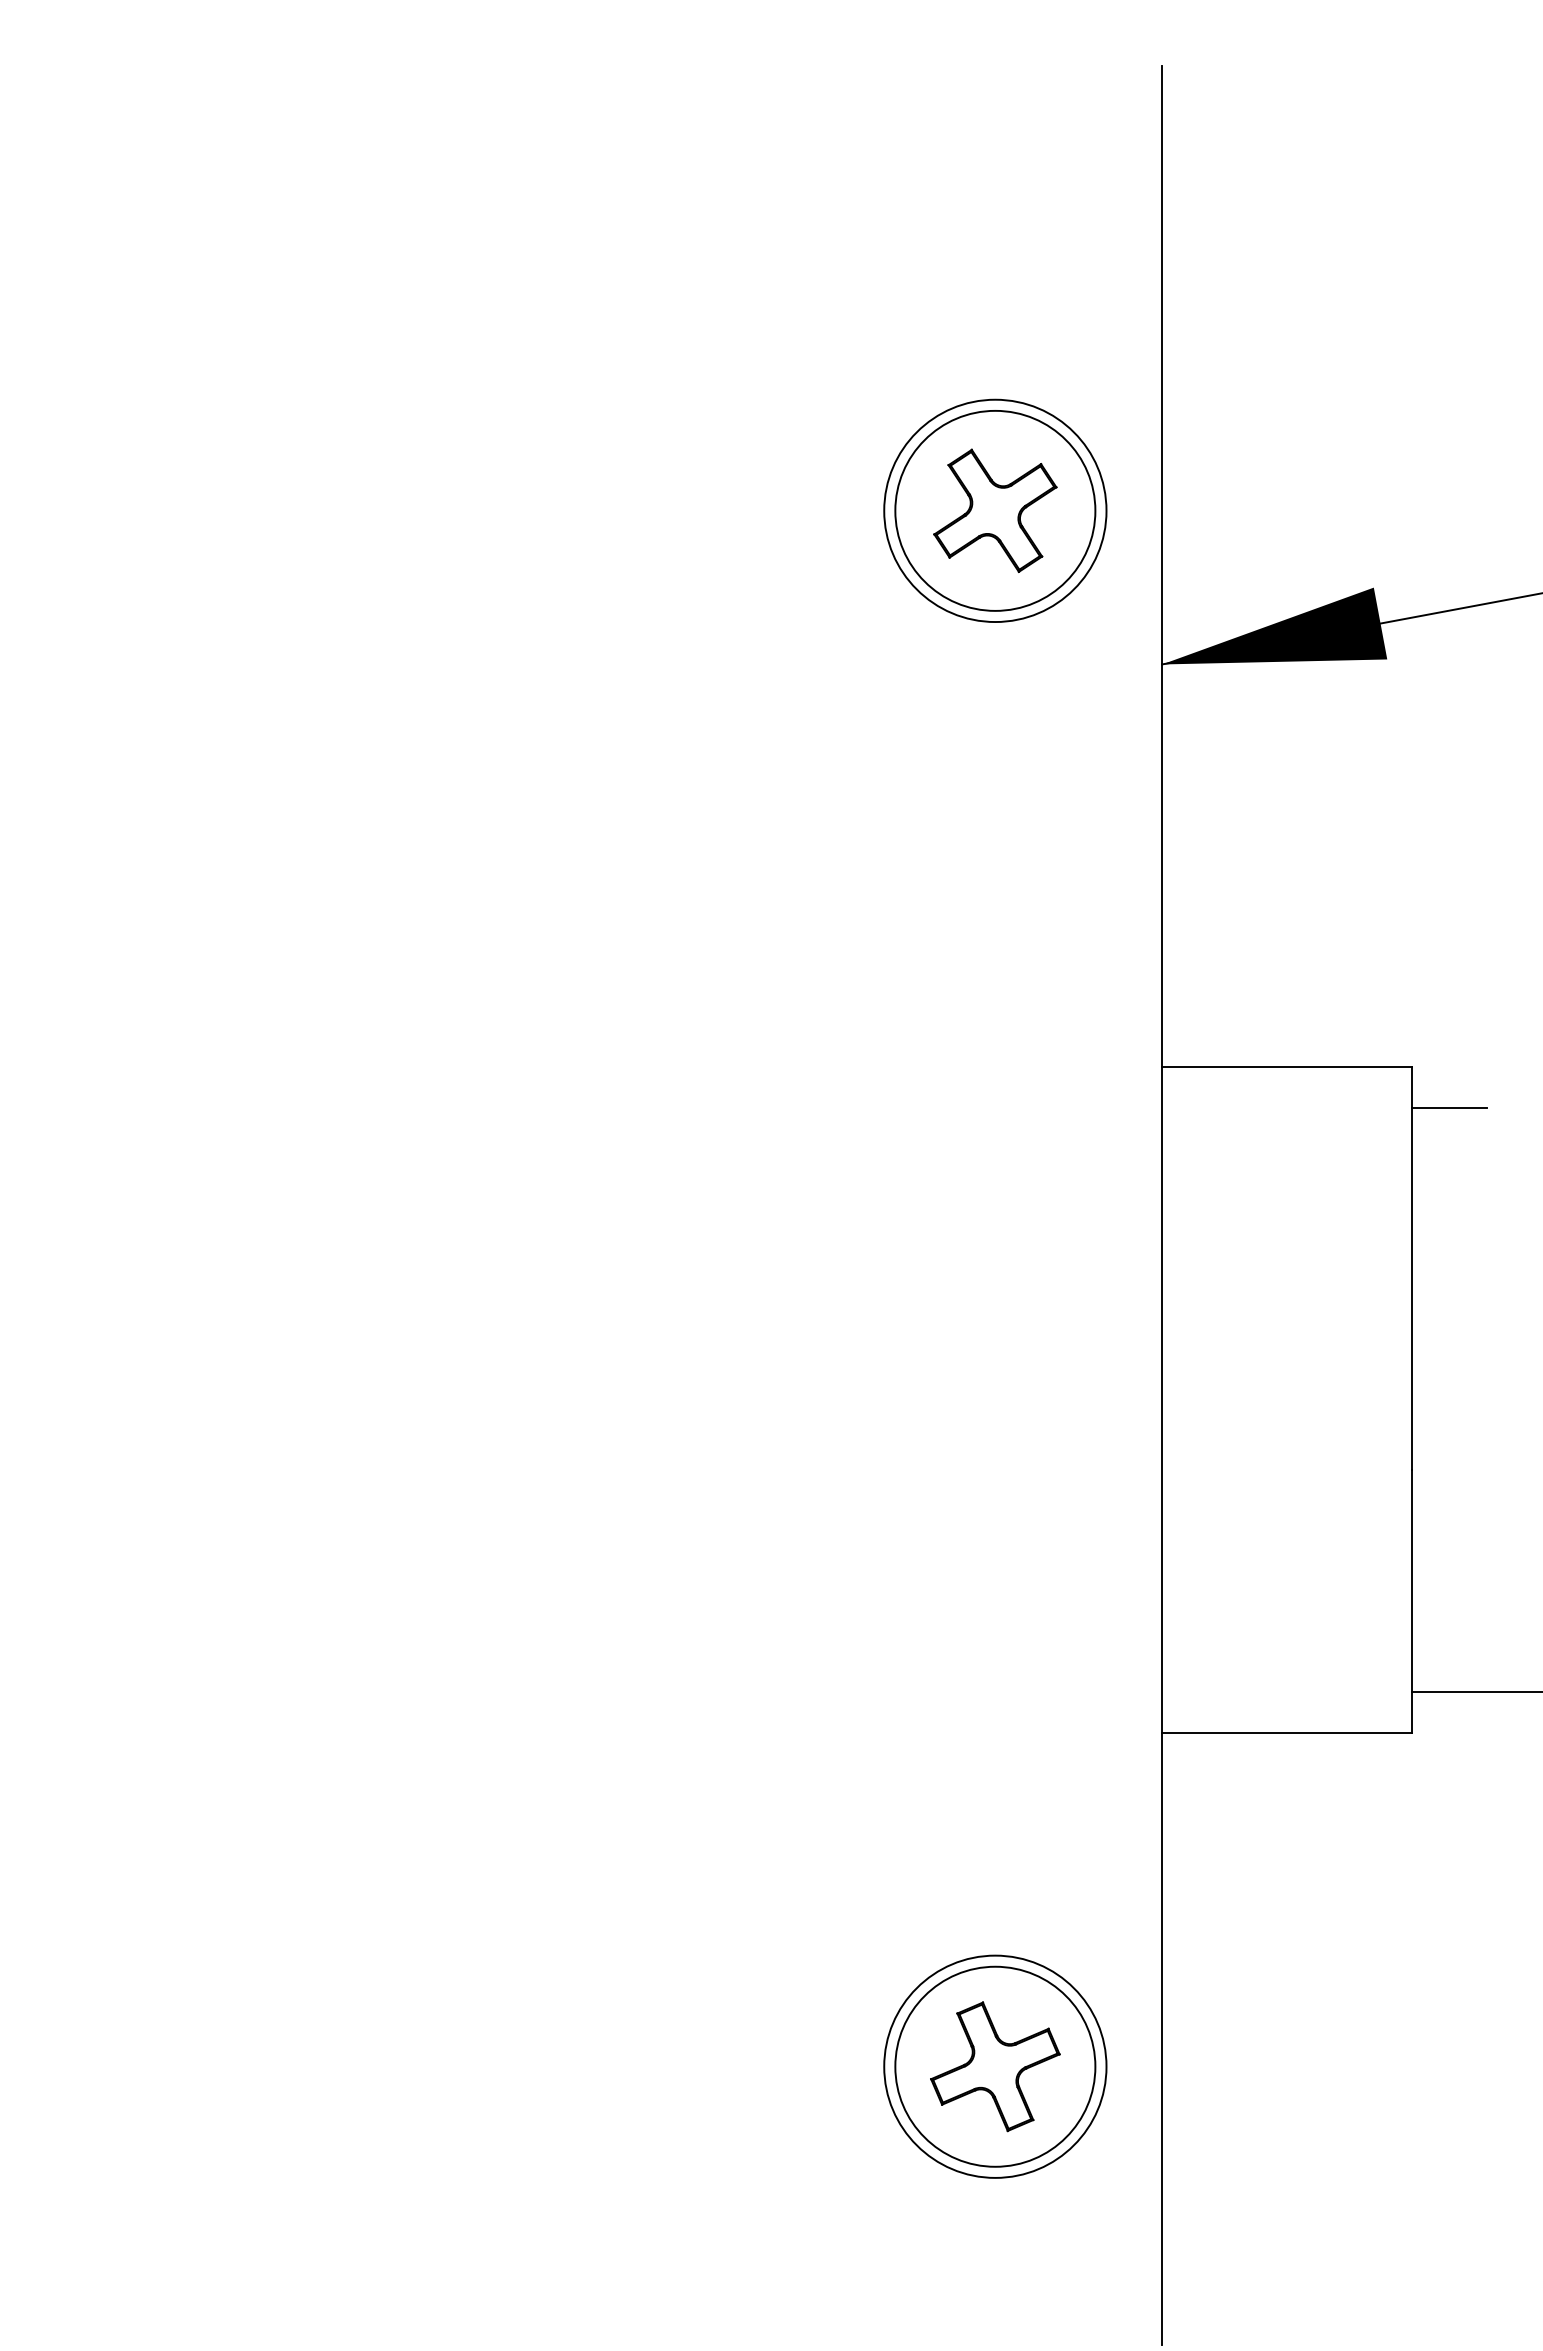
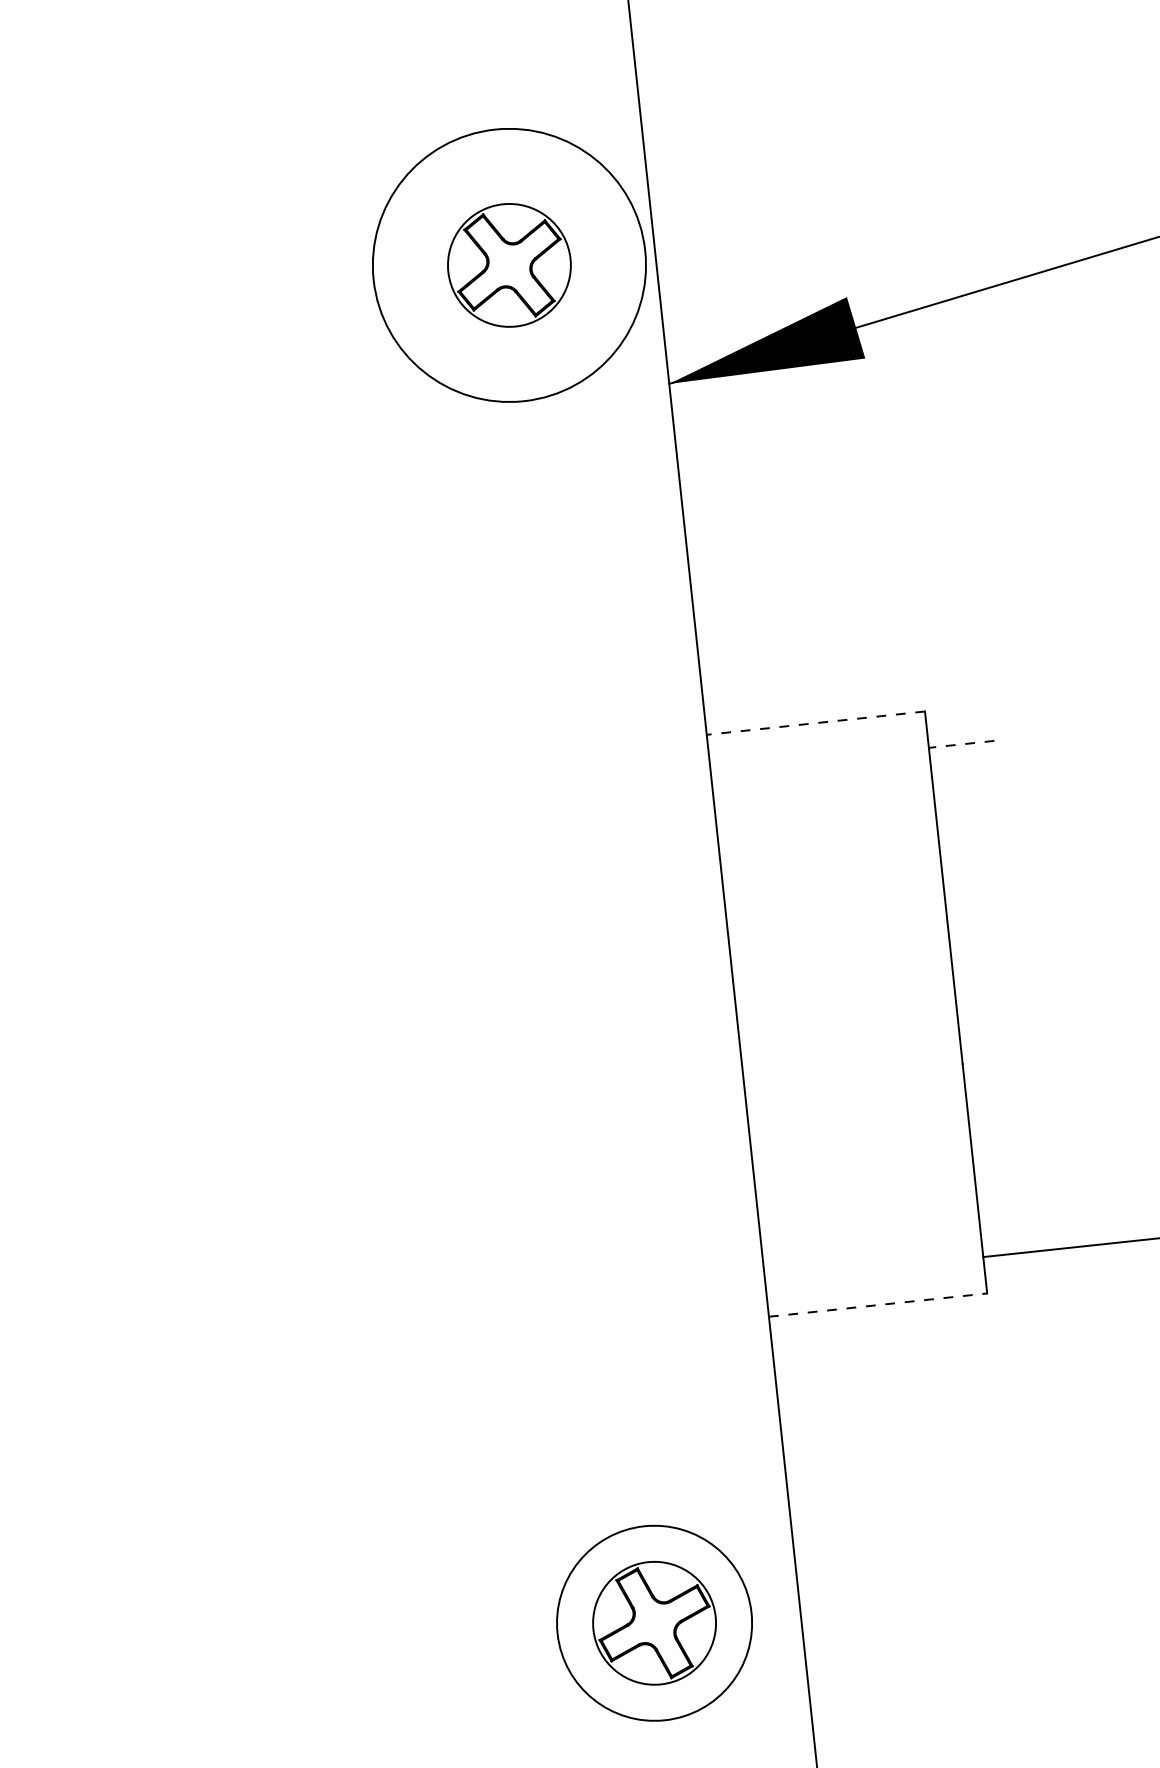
circle: (995, 510) -> (509, 265), size x0.7
circle: (995, 510) -> (509, 265), size x1.4
line: (1286, 1066) -> (815, 723), solid -> dashed
line: (1449, 1108) -> (961, 744), solid -> dashed
line: (1287, 1733) -> (878, 1305), solid -> dashed
circle: (995, 2066) -> (654, 1623), size x0.7

